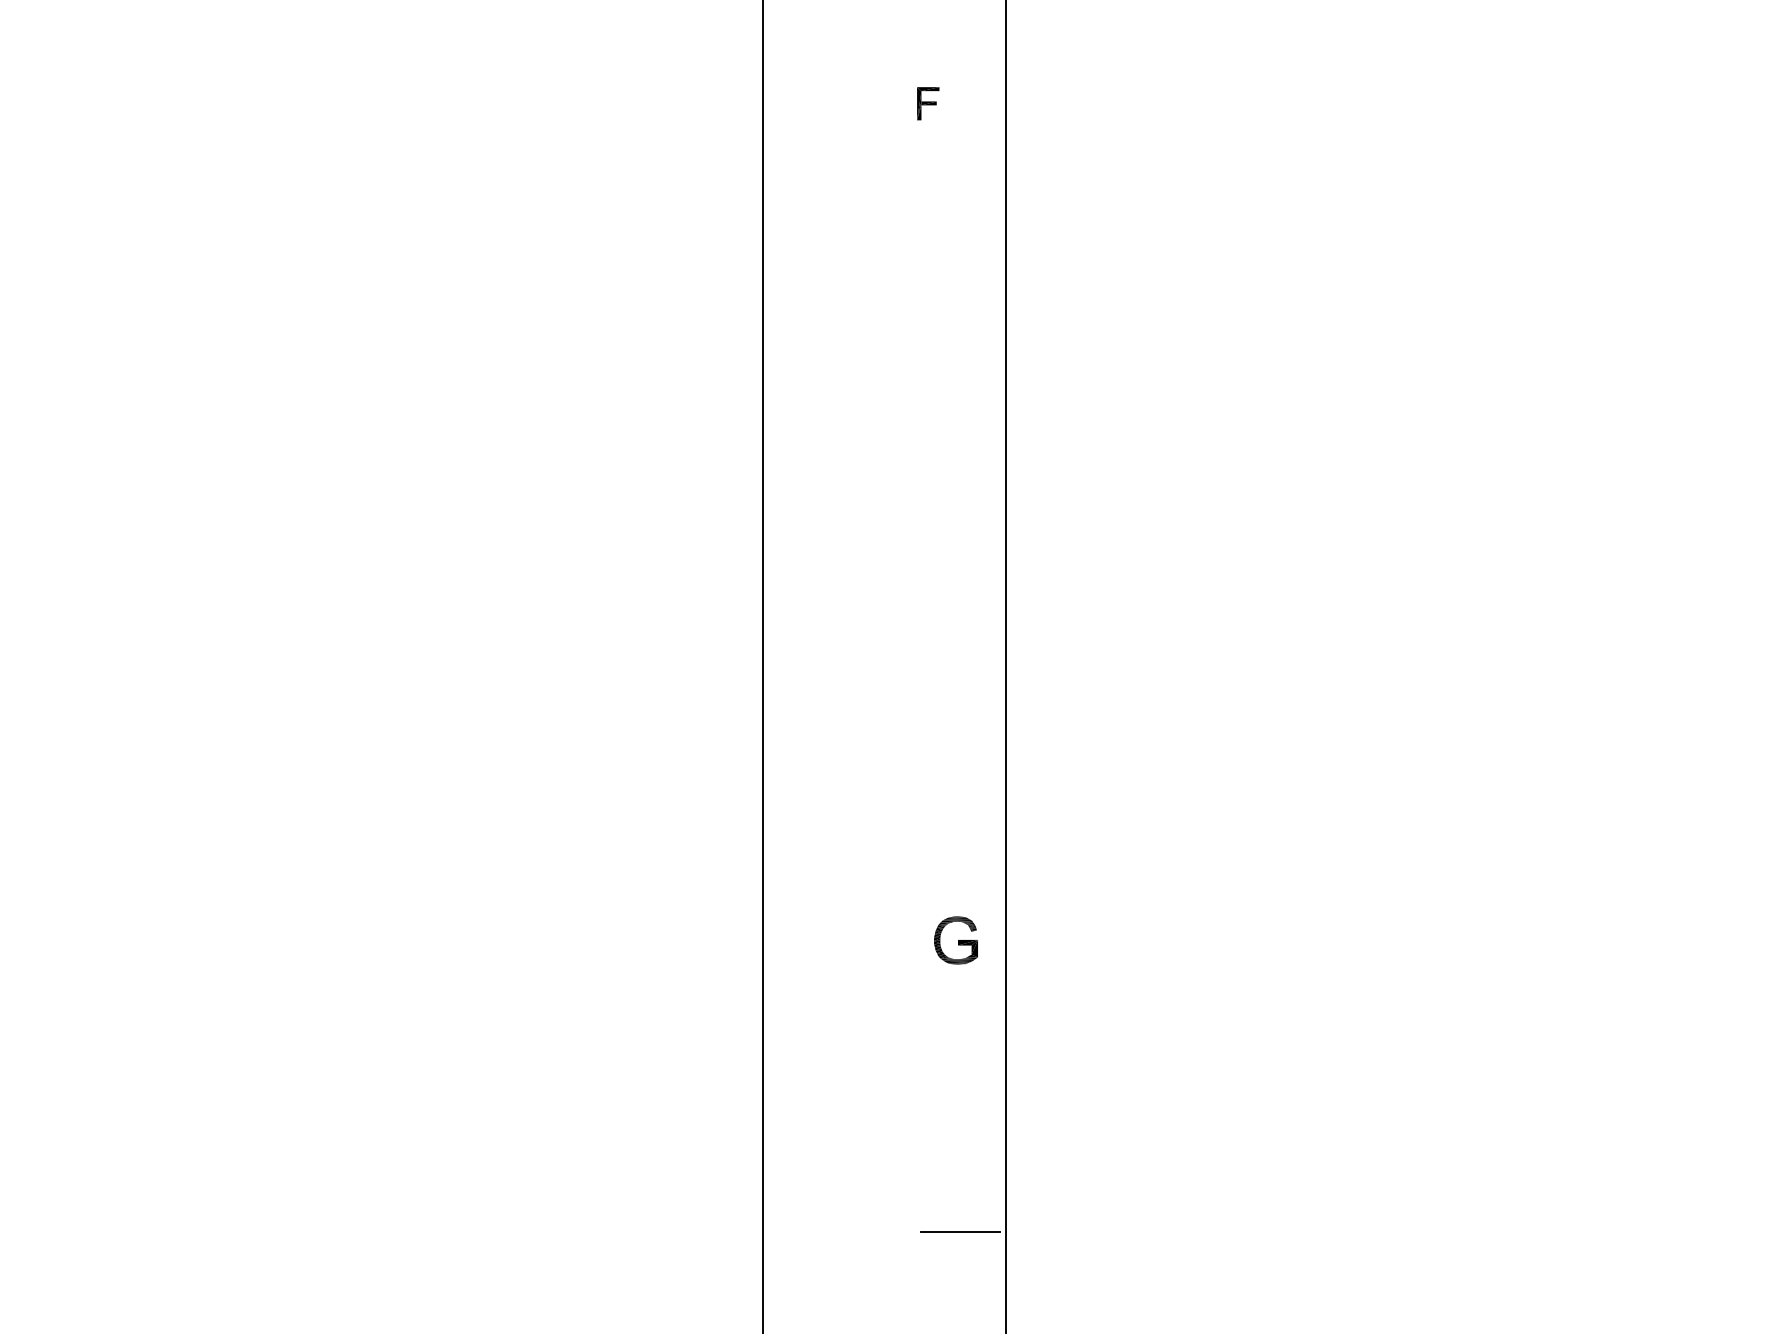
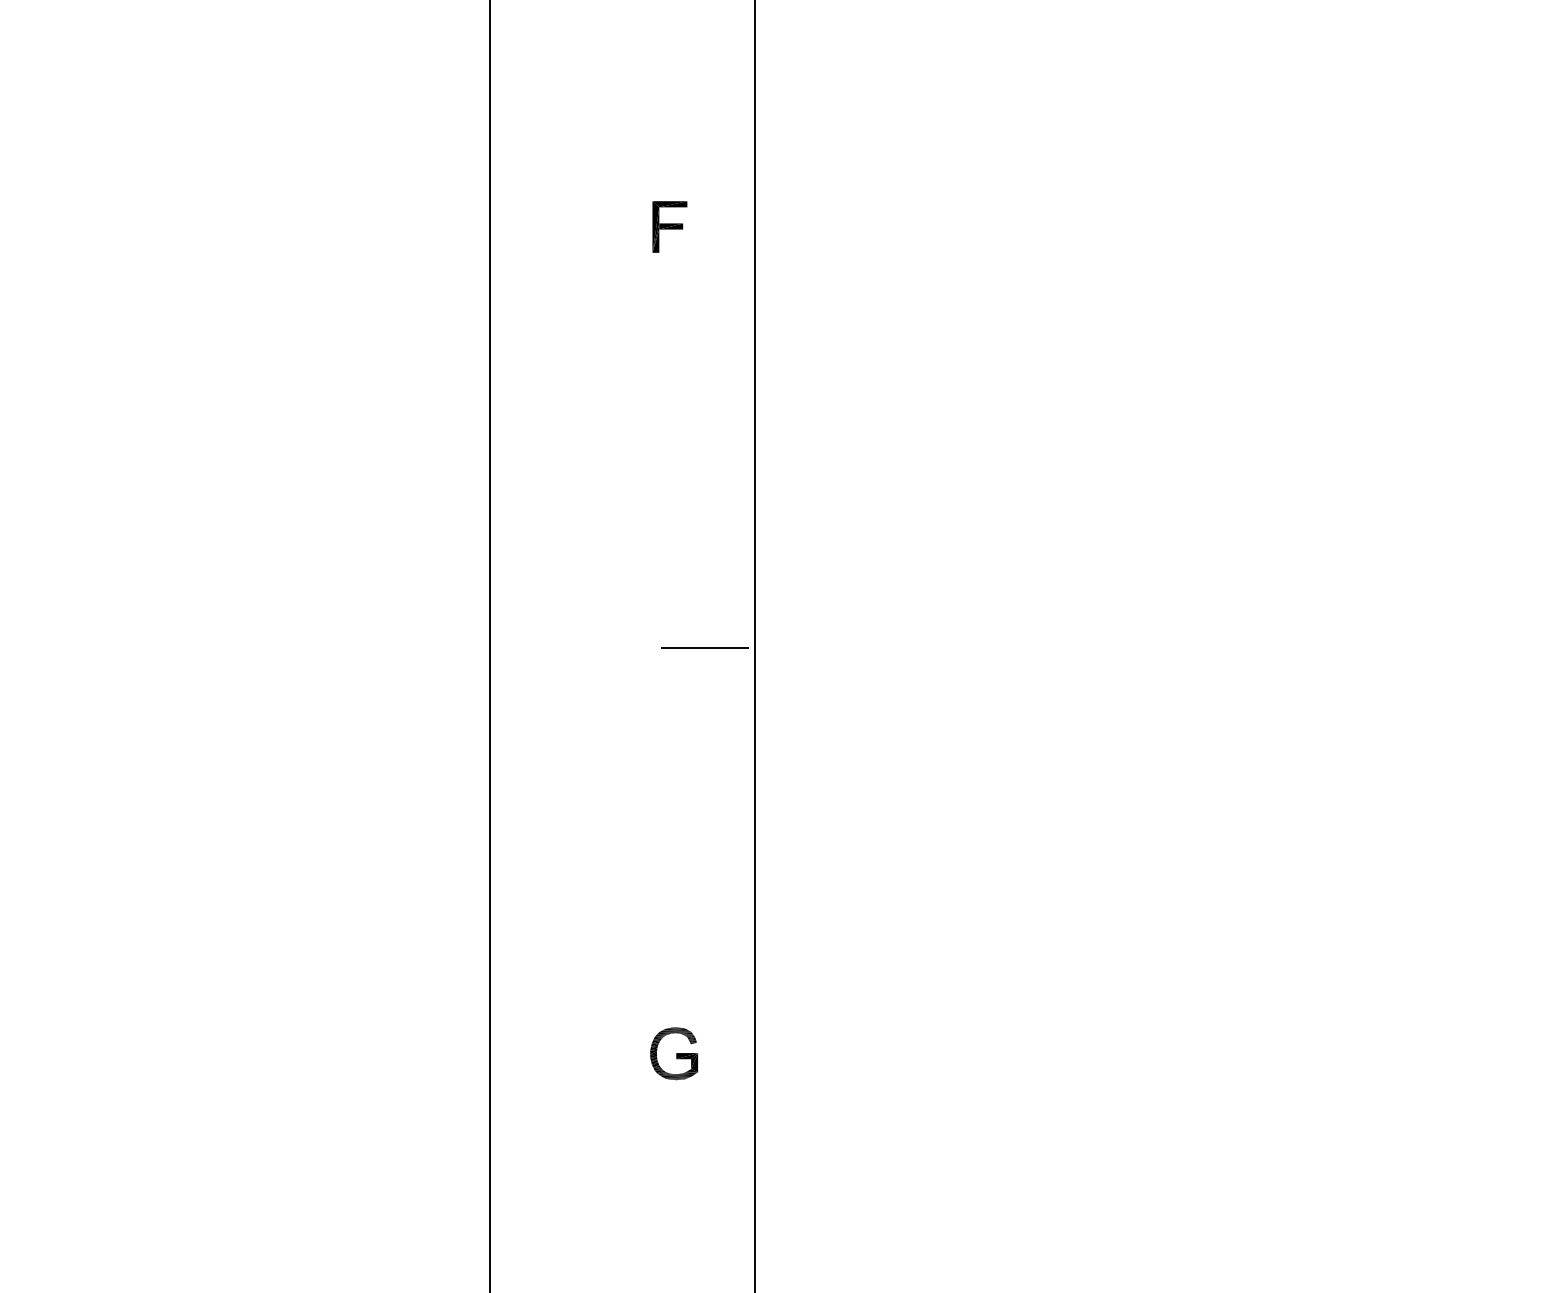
part: (928, 103) -> (670, 226), size x1.43
line: (960, 489) -> (705, 647), added
part: (955, 940) -> (673, 1053), moved

